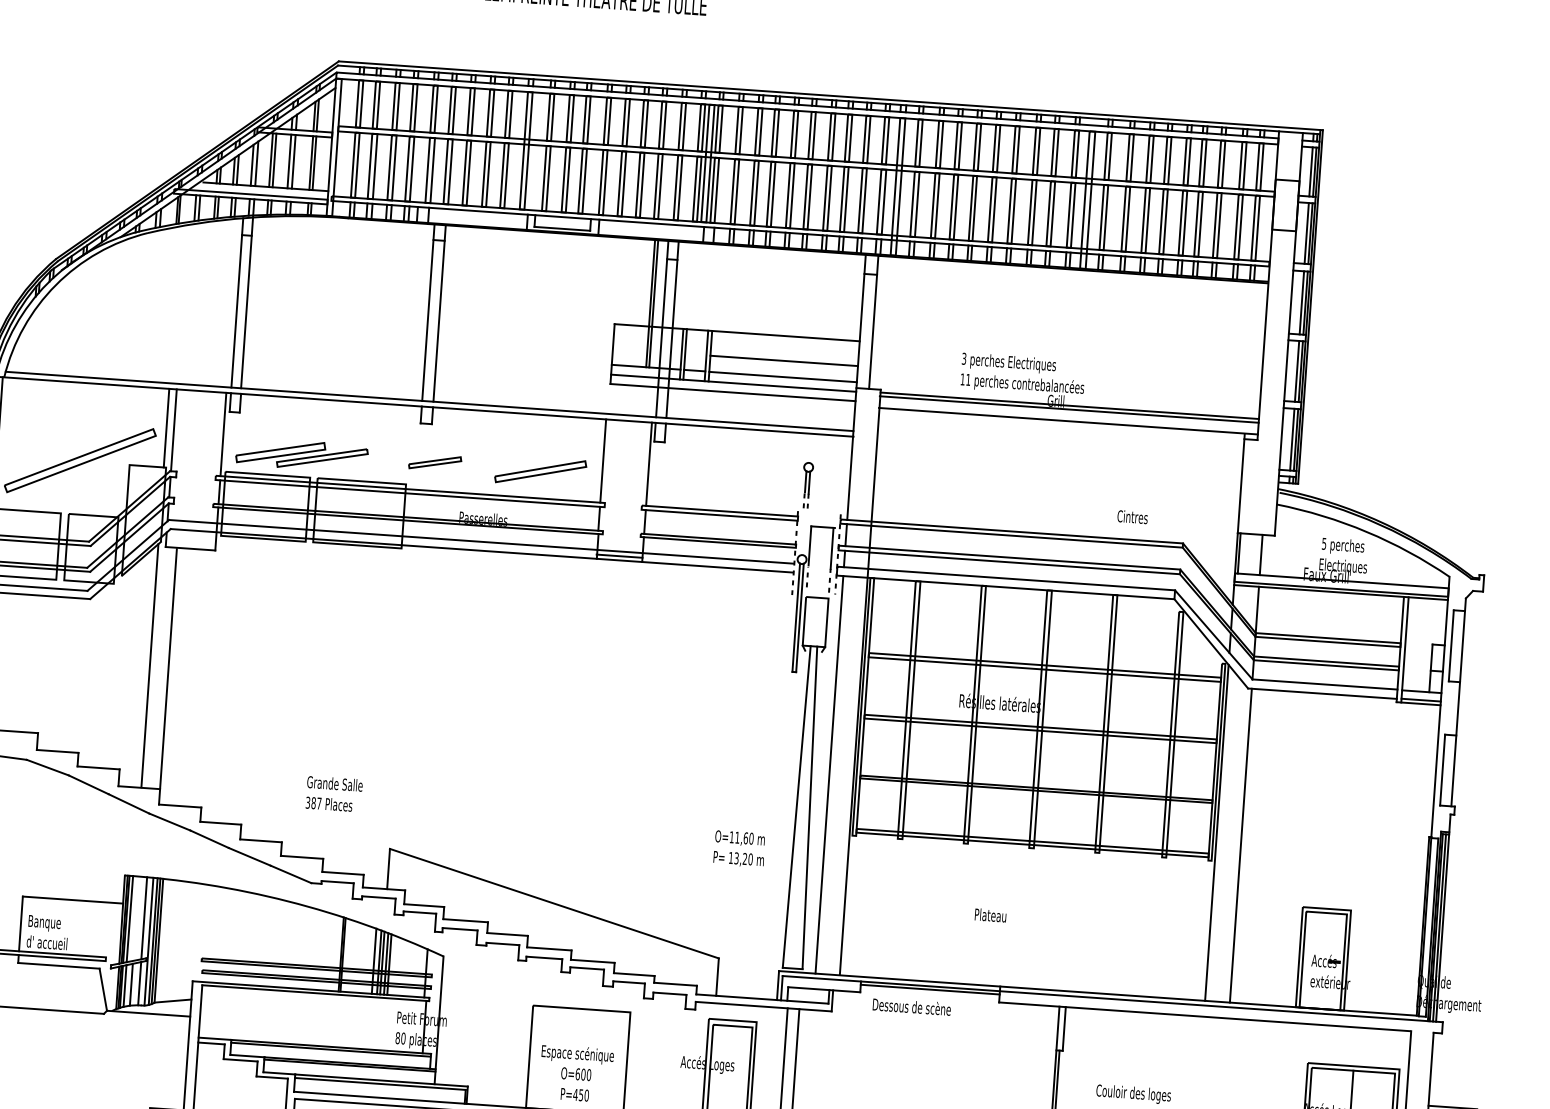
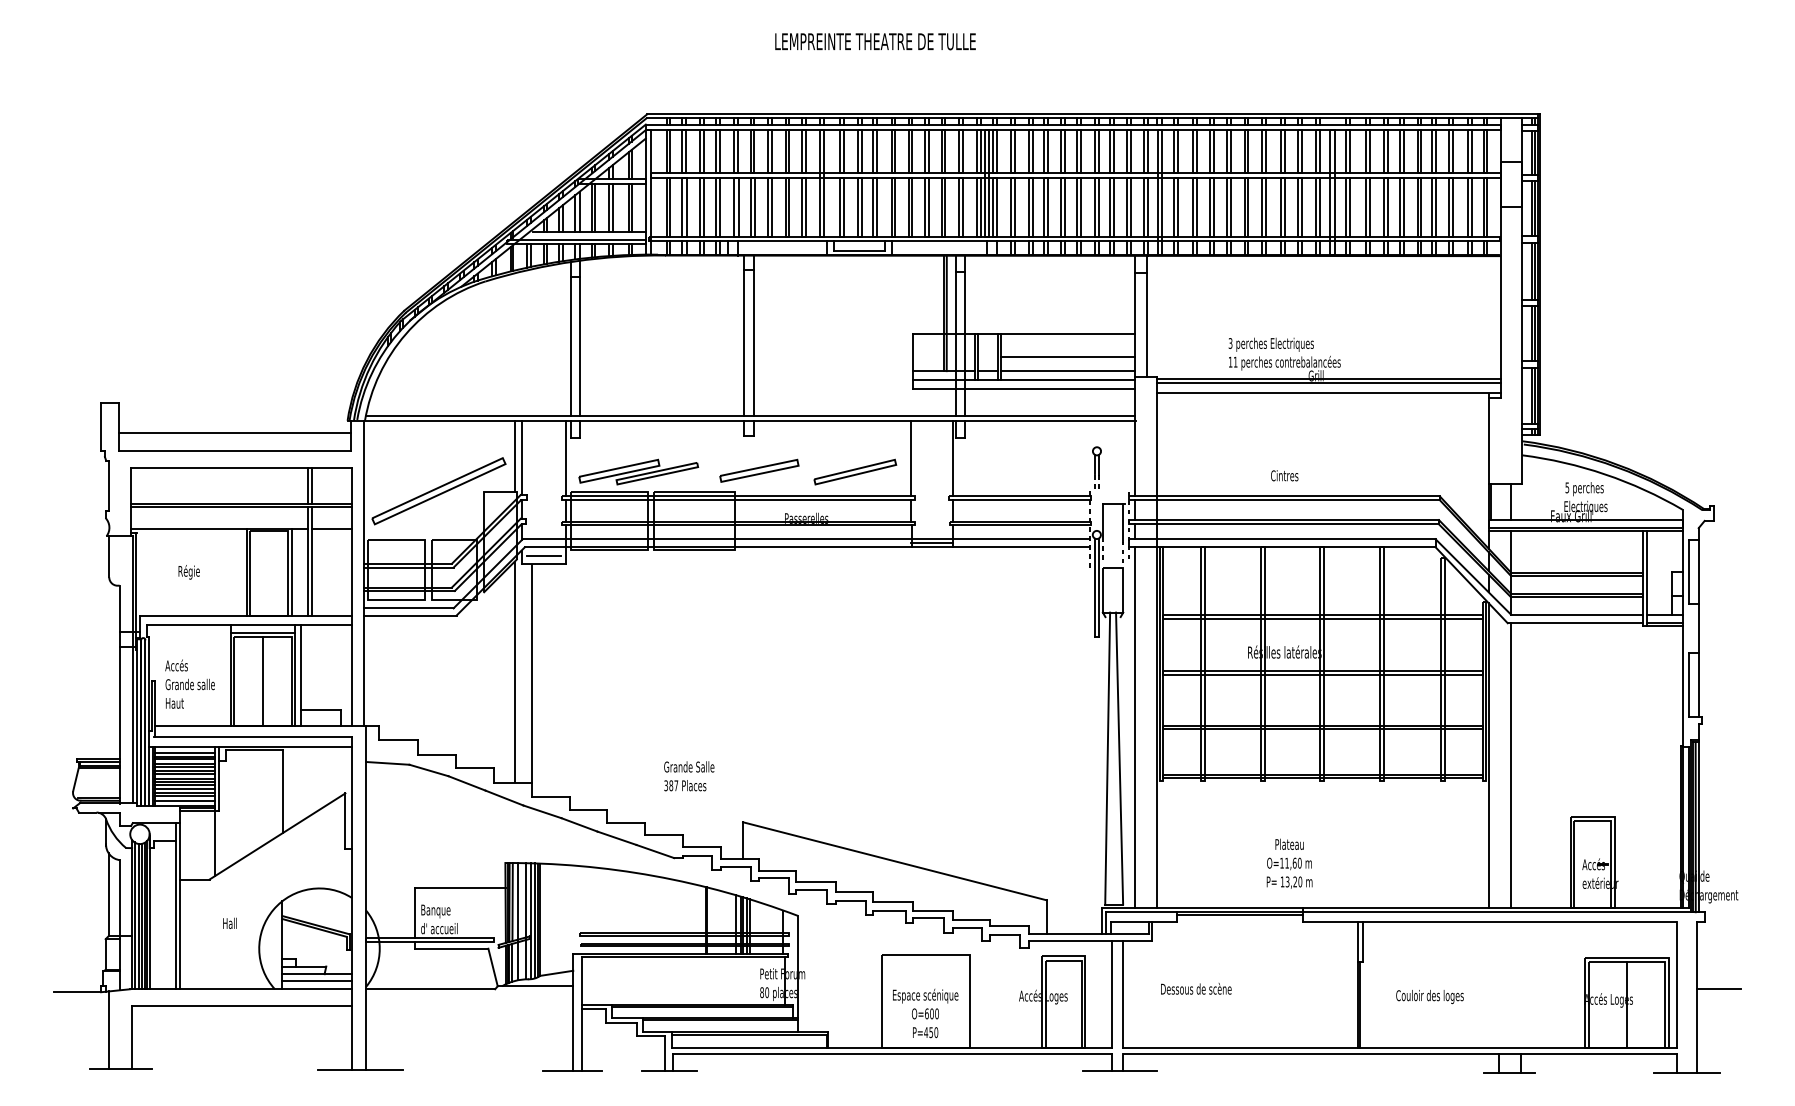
part: (435, 462) -> (759, 470), size x1.67
text: (1132, 516) -> (1284, 475), moved
line: (190, 540) -> (543, 556), added
text: (739, 848) -> (1289, 872), moved
line: (136, 918) -> (518, 901), added
text: (912, 1006) -> (1196, 988), moved

